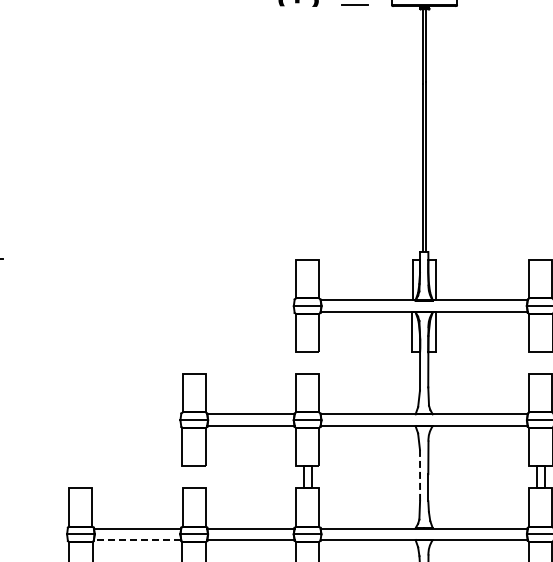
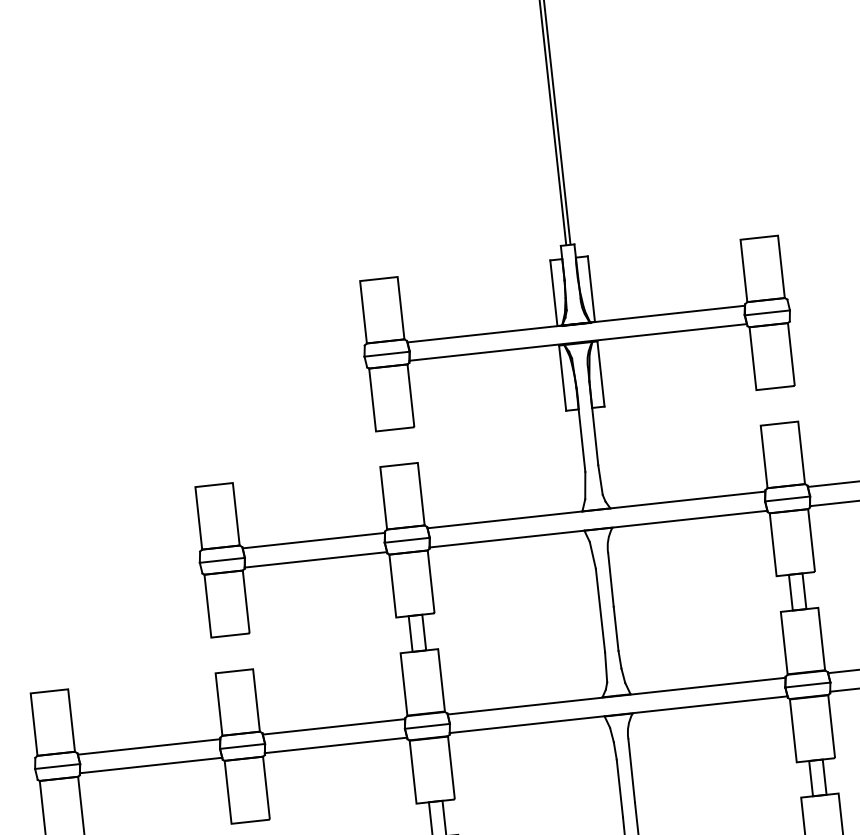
line: (420, 475) -> (601, 610), dashed -> solid
line: (137, 539) -> (150, 764), dashed -> solid

